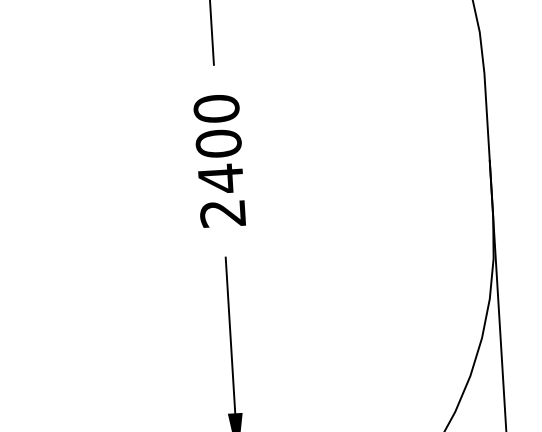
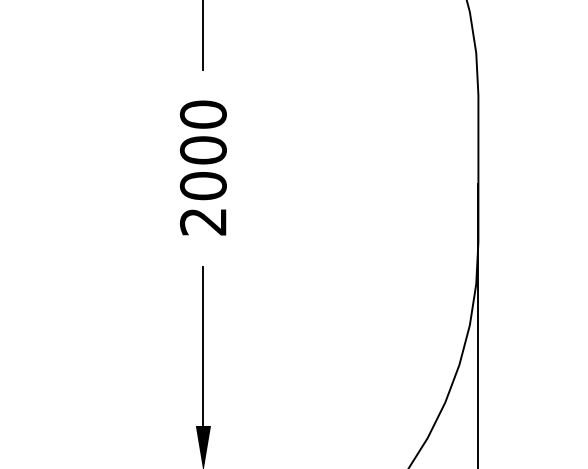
text: (220, 179) -> (202, 186), 2400 -> 2000

